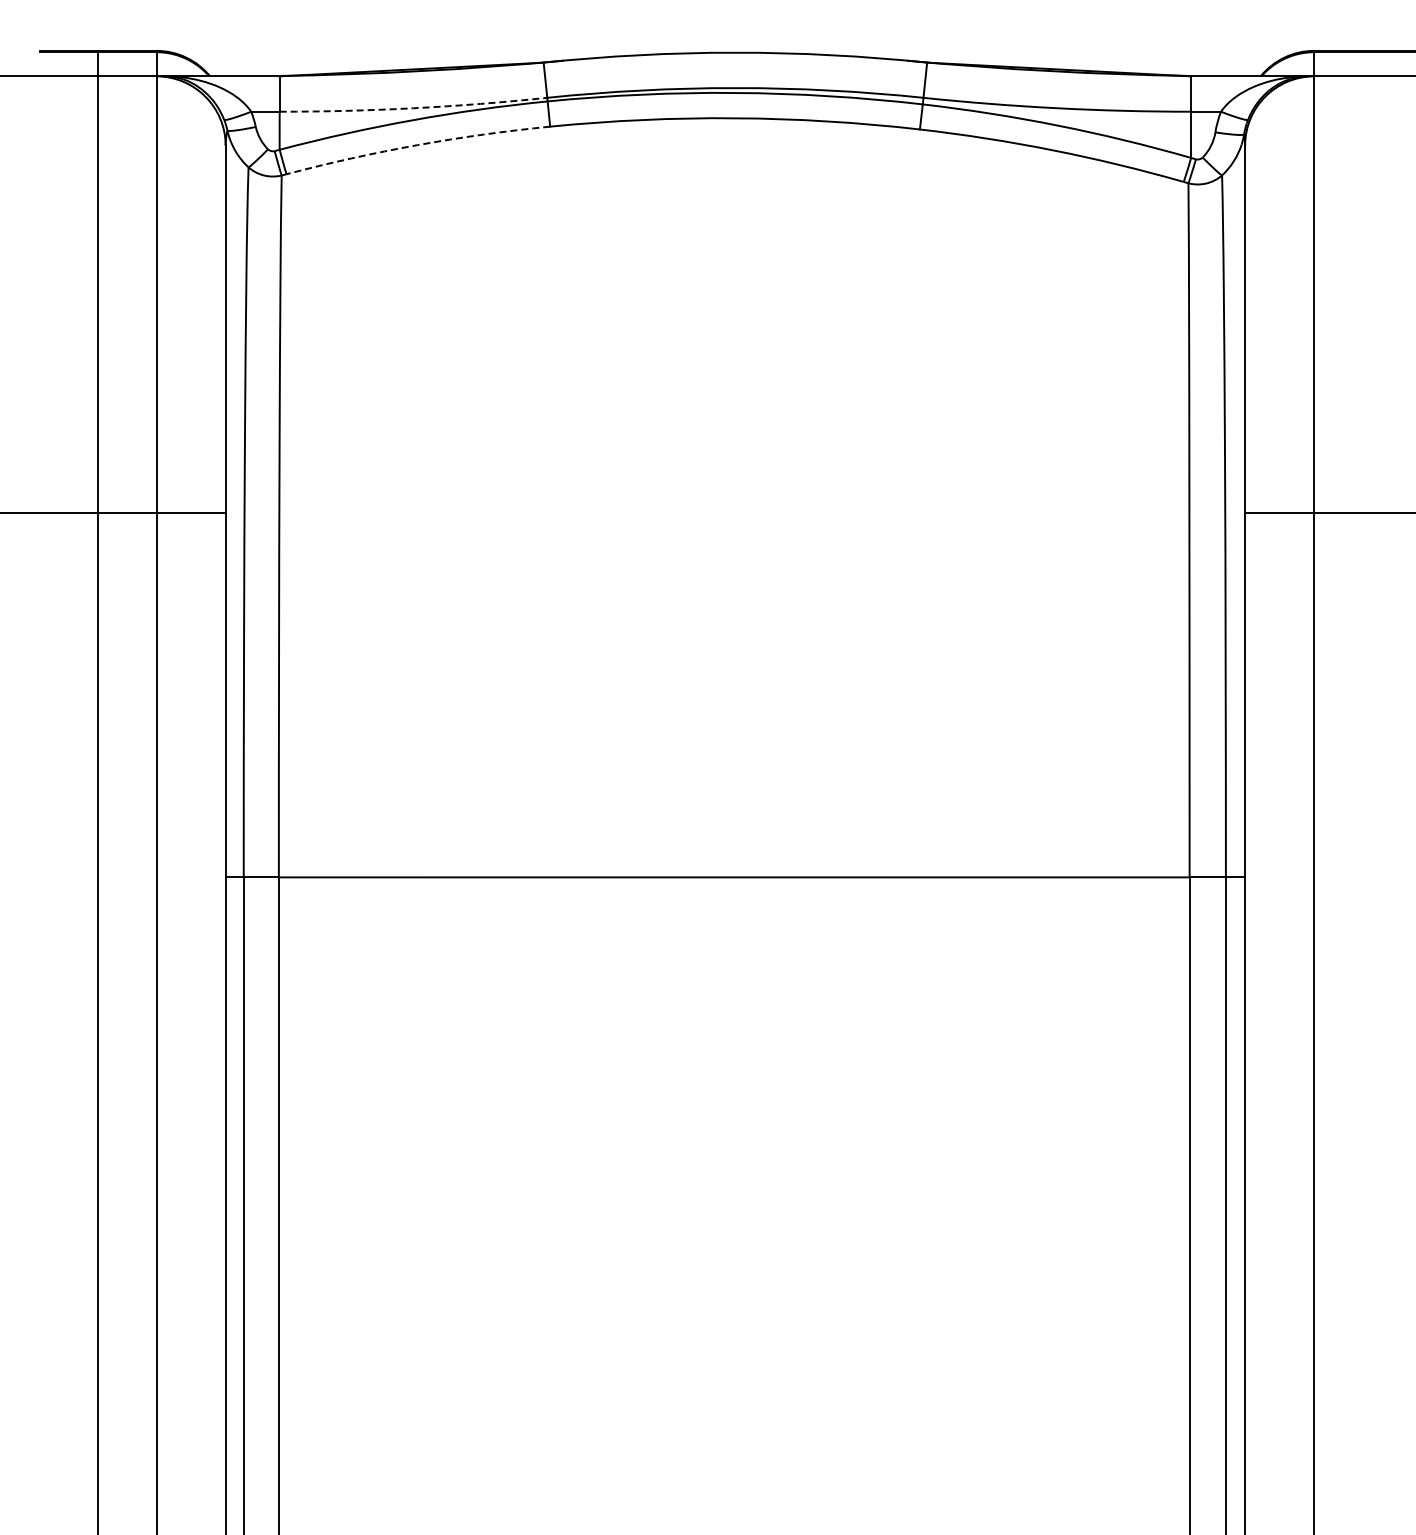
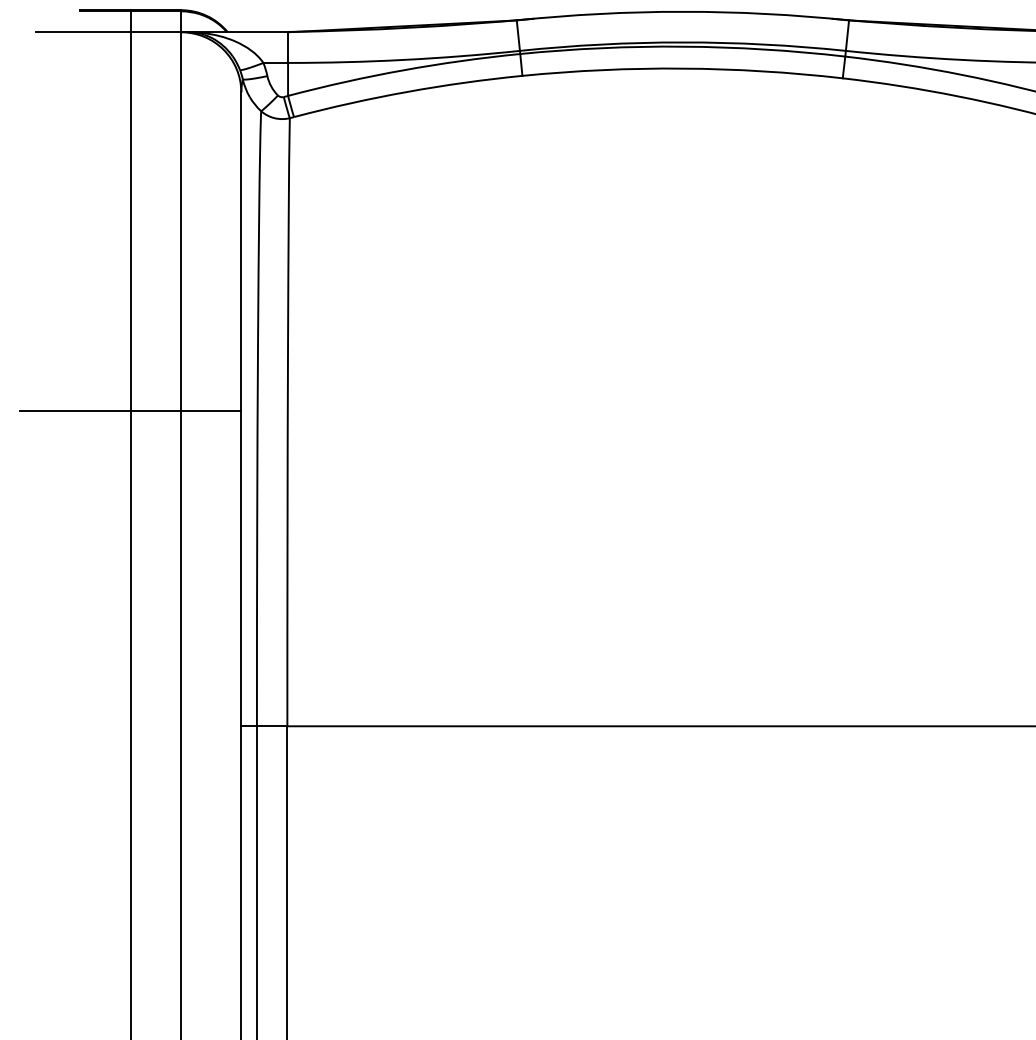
arc: (413, 108) -> (404, 60), dashed -> solid
arc: (417, 145) -> (407, 92), dashed -> solid

